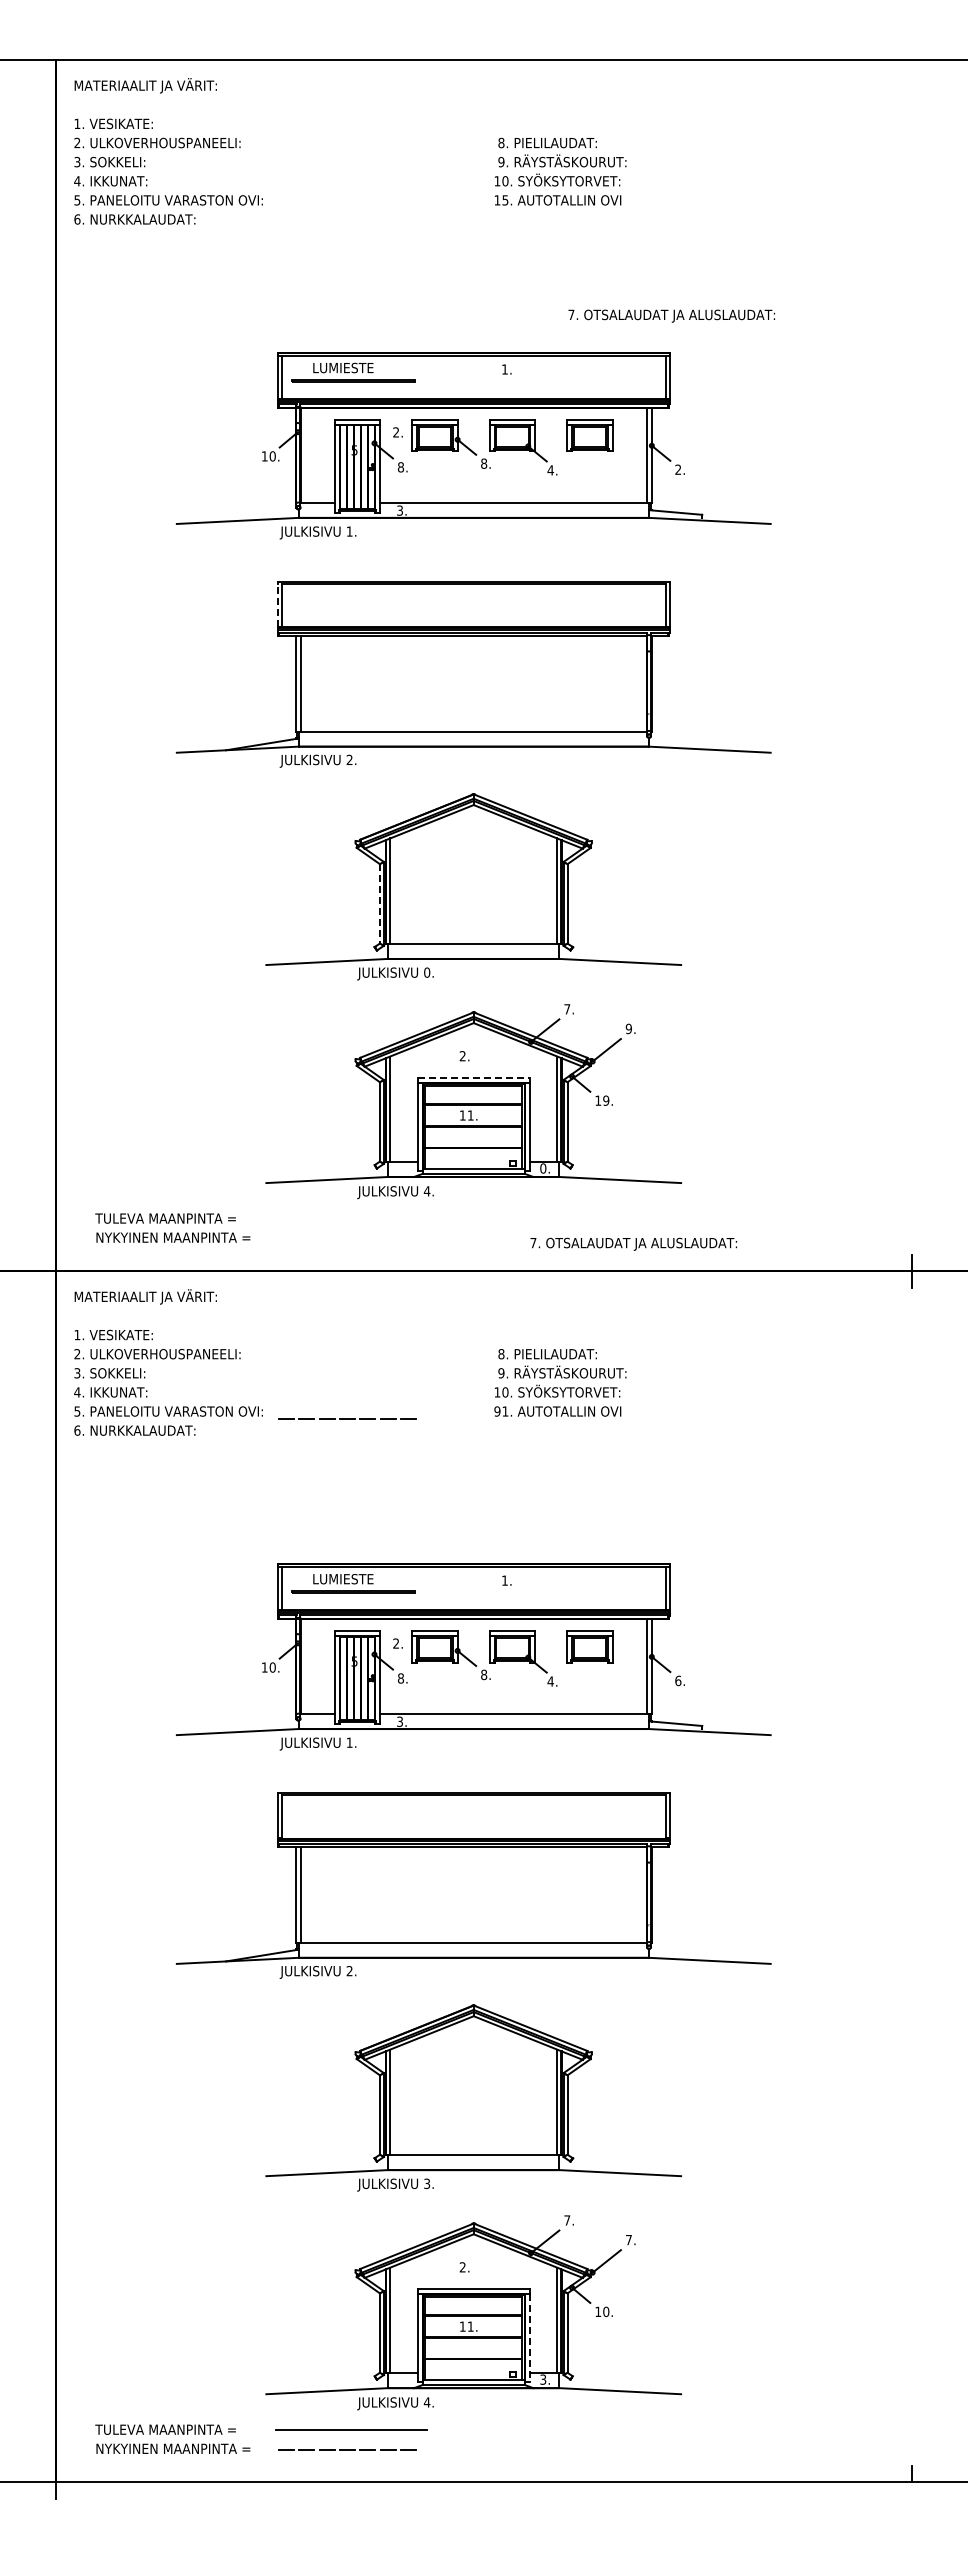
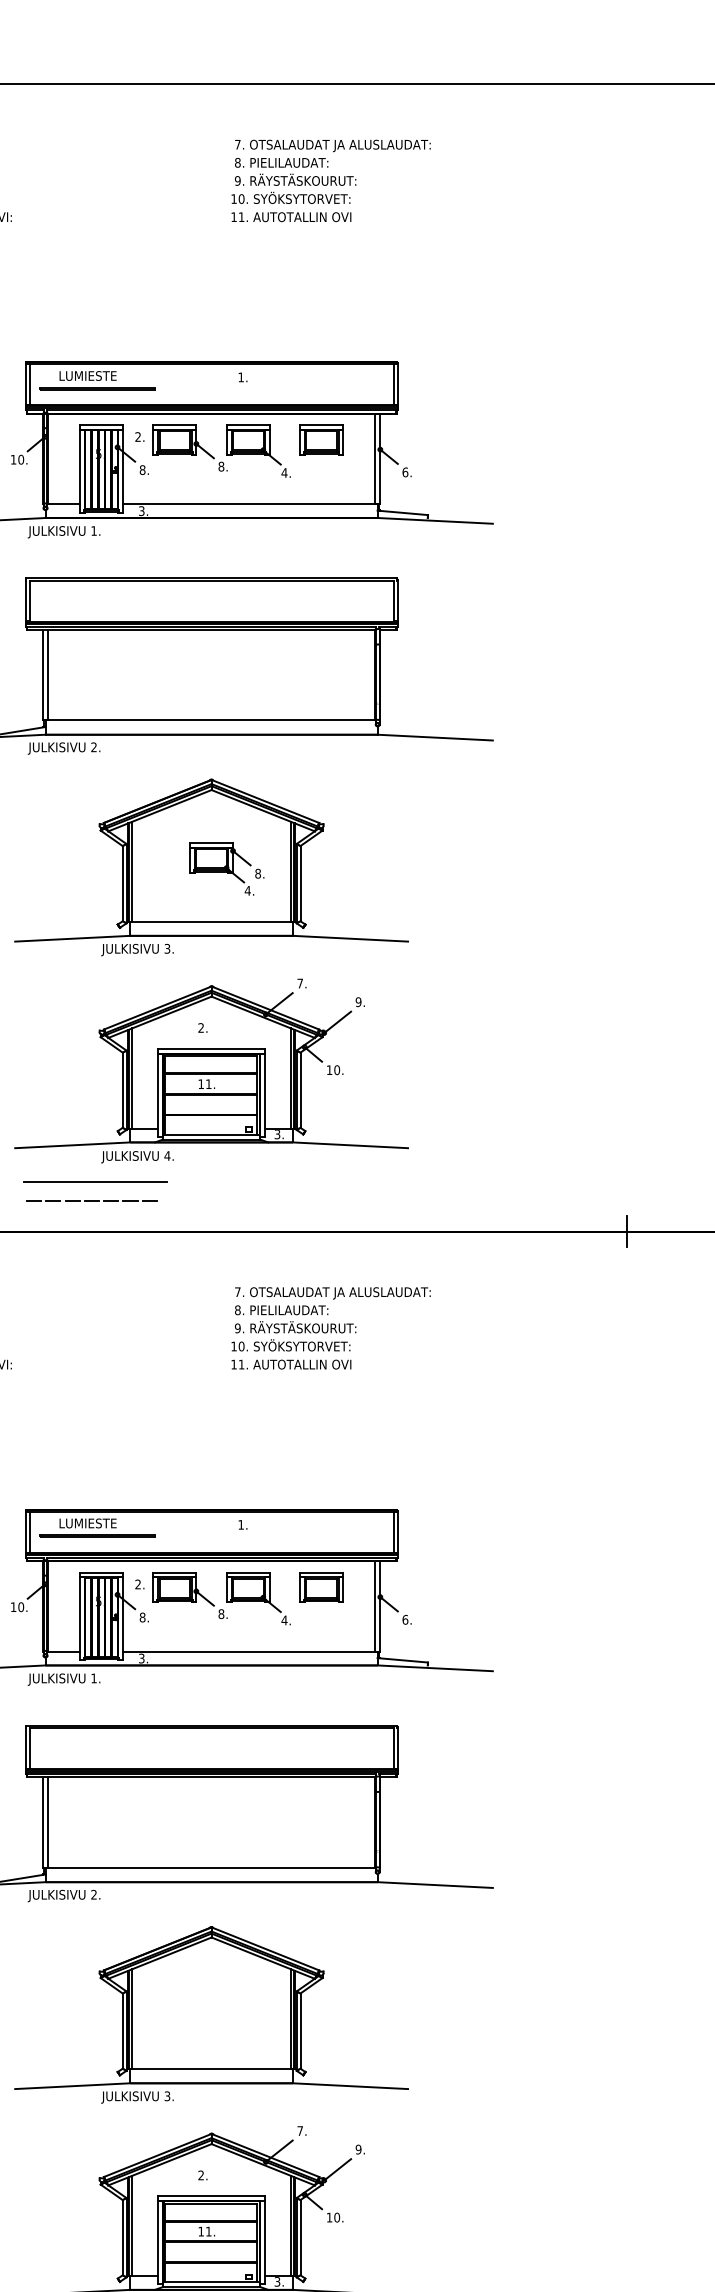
text: (505, 200) -> (241, 217), 15. -> 11.
text: (671, 315) -> (332, 145), moved
text: (678, 469) -> (405, 472), 2. -> 6.
line: (277, 604) -> (25, 600), dashed -> solid
part: (489, 888) -> (226, 869), added
line: (379, 903) -> (122, 883), dashed -> solid
text: (427, 972) -> (167, 948), 0. -> 3.
line: (474, 1078) -> (212, 1049), dashed -> solid
text: (606, 1100) -> (337, 1069), 19. -> 10.
text: (543, 1168) -> (277, 1134), 0. -> 3.
line: (351, 1218) -> (95, 1181), added
text: (633, 1243) -> (332, 1292), moved
text: (497, 1411) -> (234, 1364), 91. -> 11.
line: (347, 1418) -> (92, 1200), moved
text: (628, 2239) -> (358, 2149), 7. -> 9.
line: (529, 2338) -> (264, 2242), dashed -> solid

